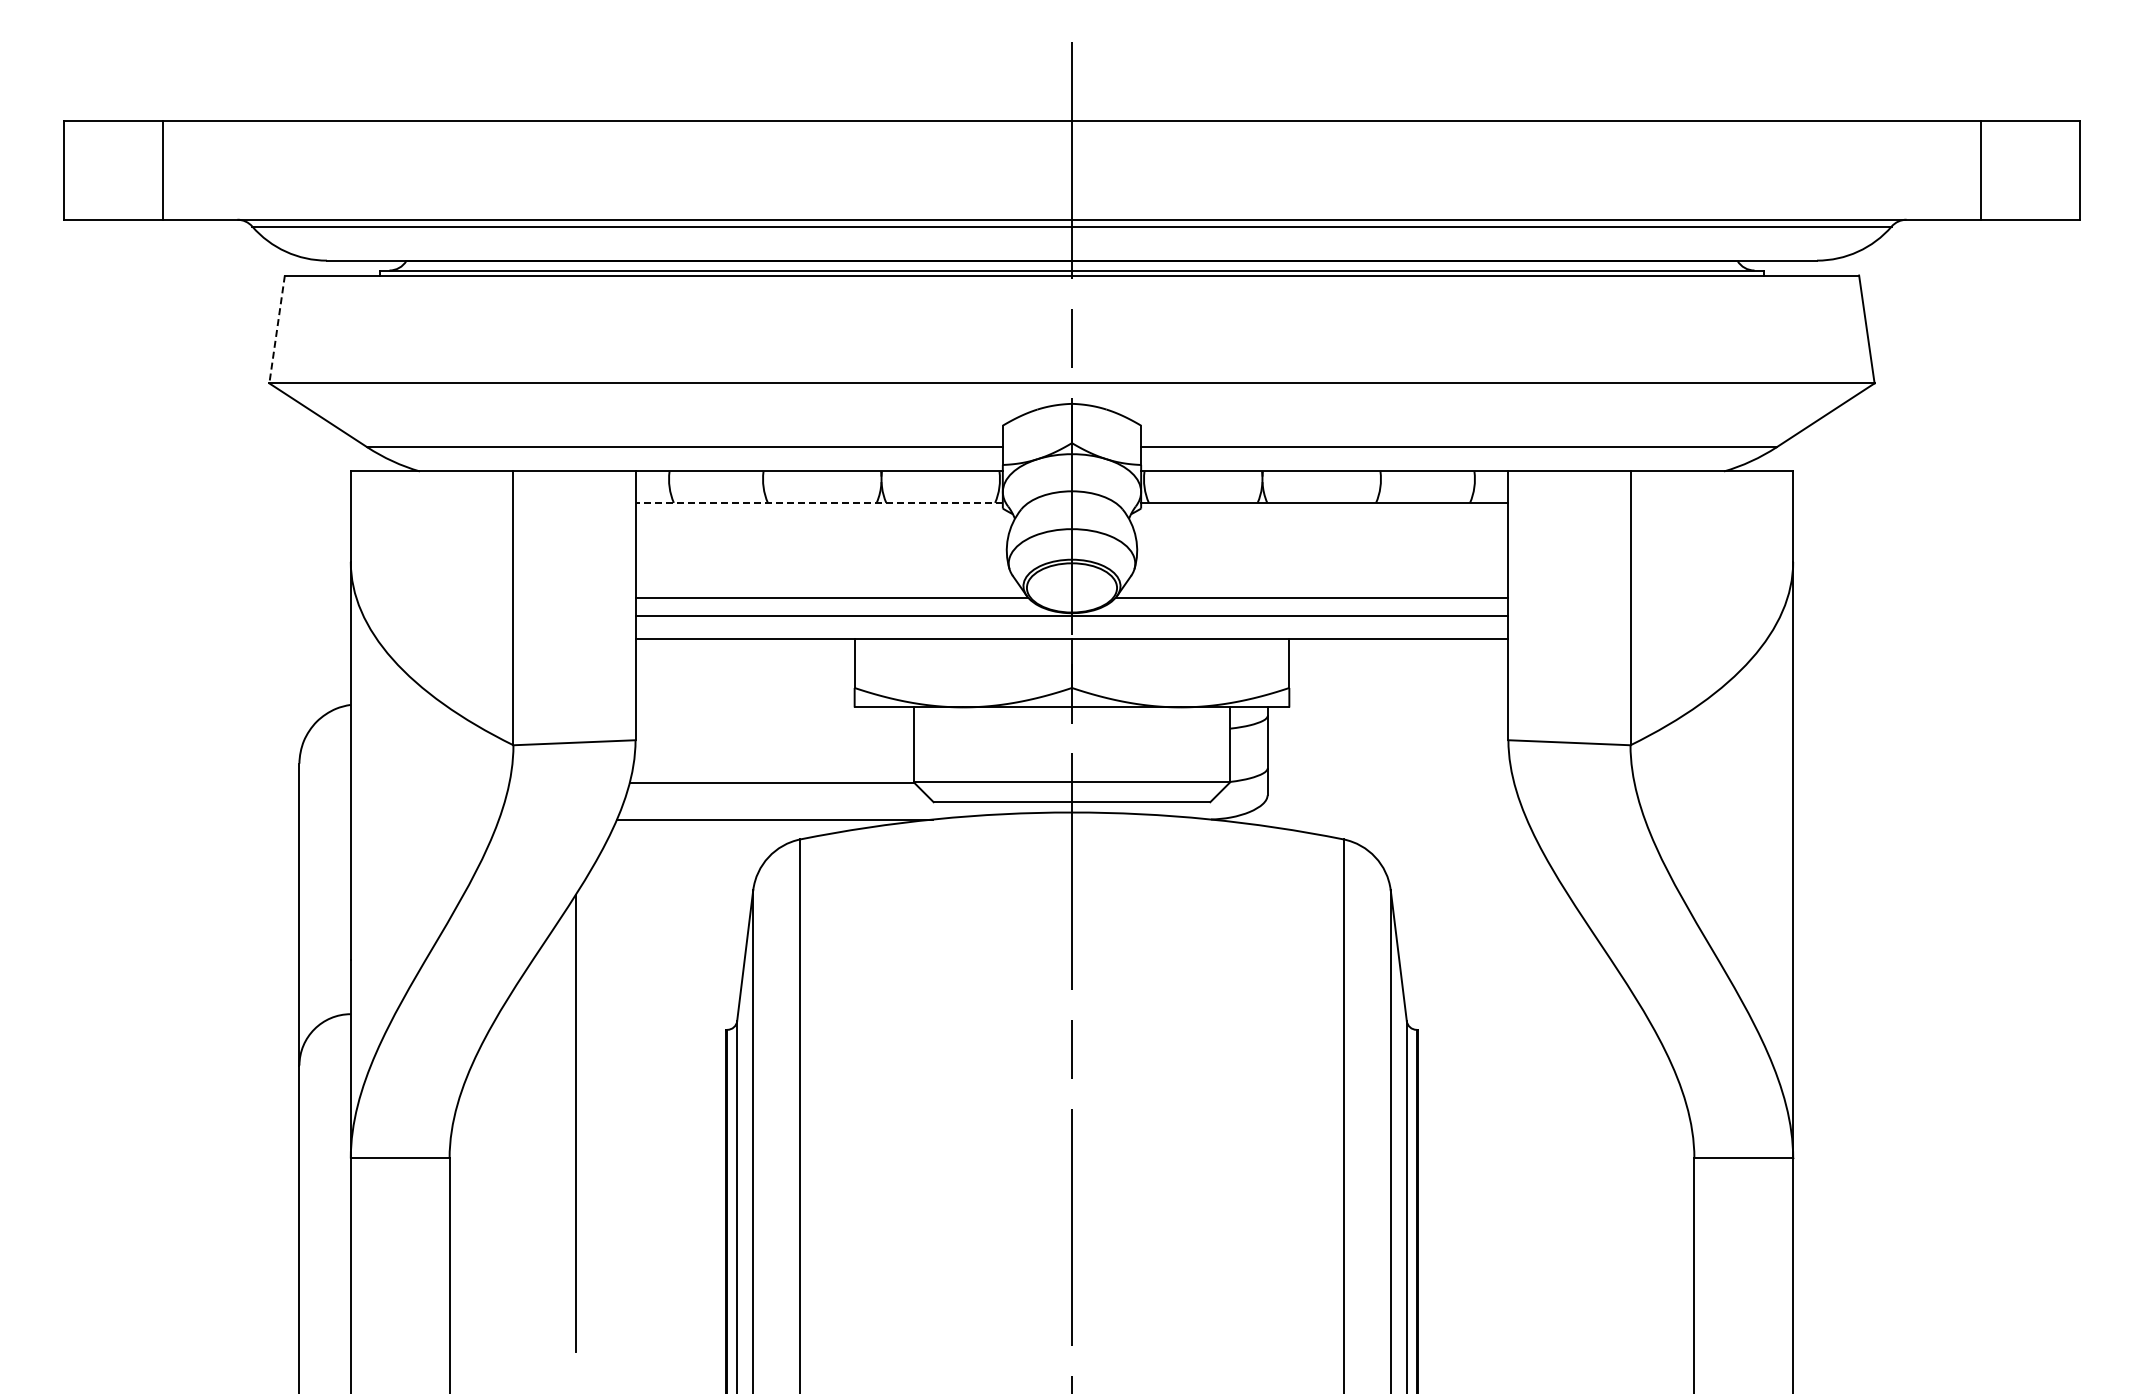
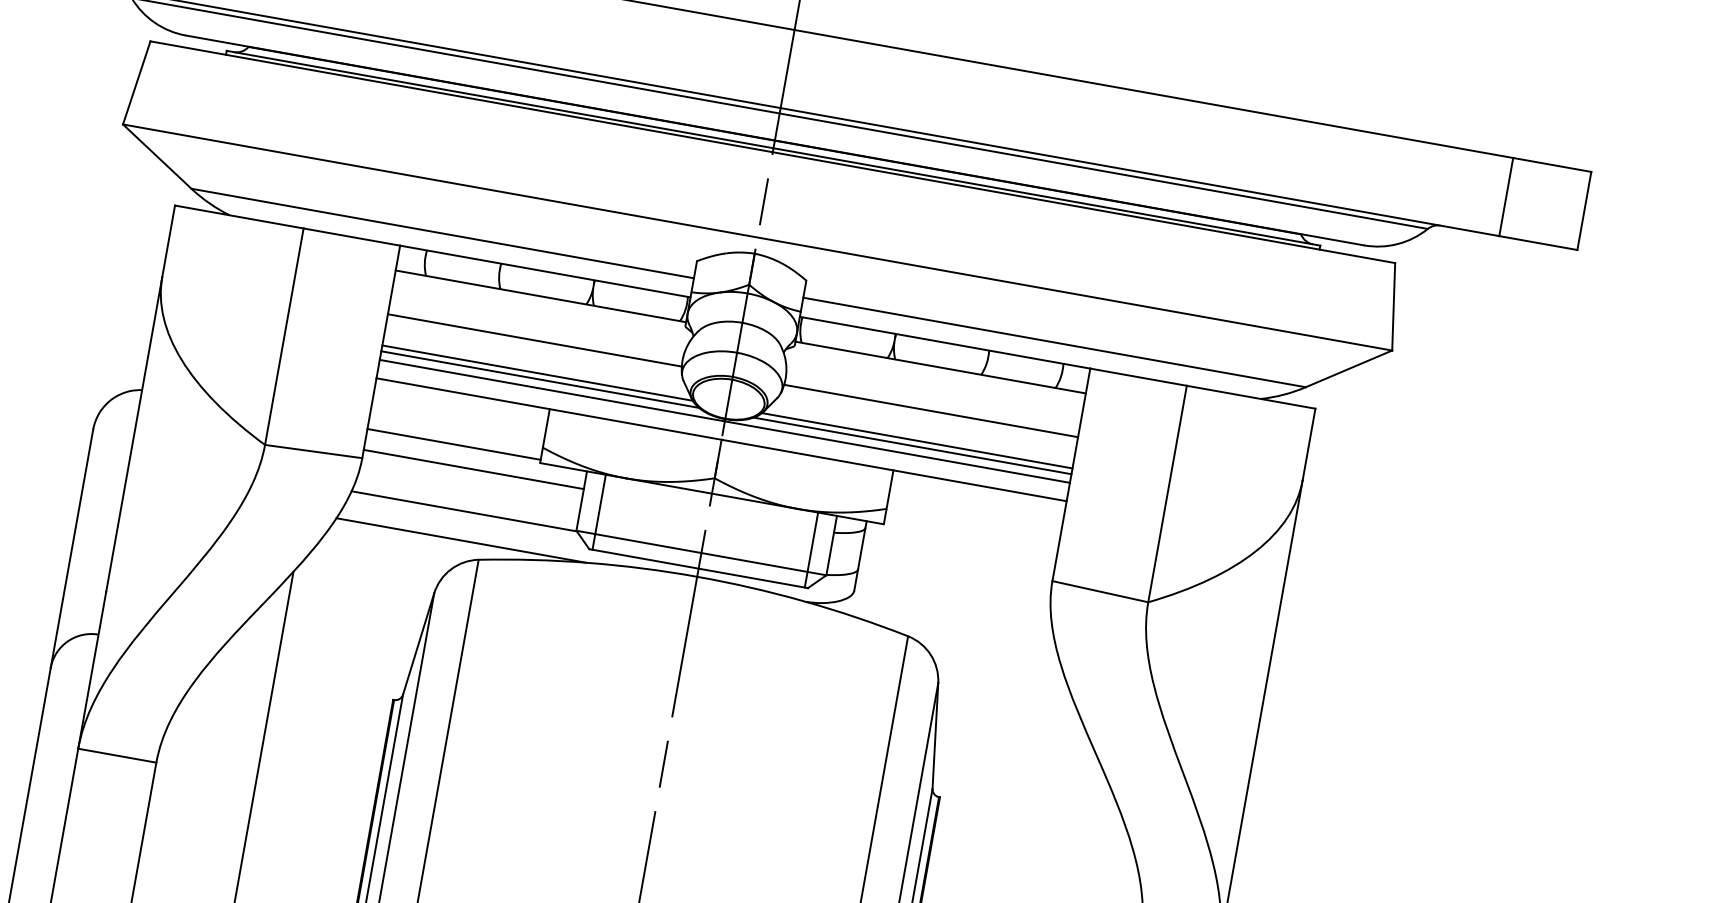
line: (277, 329) -> (137, 82), dashed -> solid
line: (819, 502) -> (541, 296), dashed -> solid
line: (821, 558) -> (534, 340), added
line: (1322, 558) -> (931, 411), added
line: (836, 605) -> (540, 379), added
line: (1307, 605) -> (912, 446), added
line: (744, 703) -> (453, 444), added
line: (774, 729) -> (473, 469), added
line: (937, 754) -> (599, 511), added
line: (1206, 754) -> (811, 549), added

